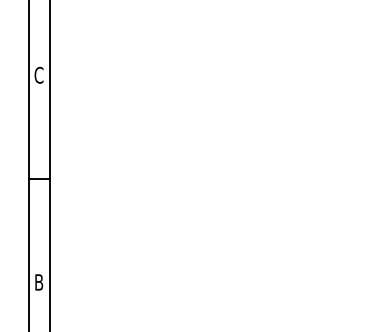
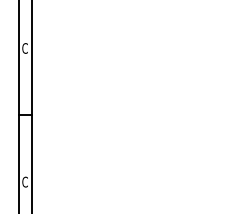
text: (38, 281) -> (24, 181), B -> C

